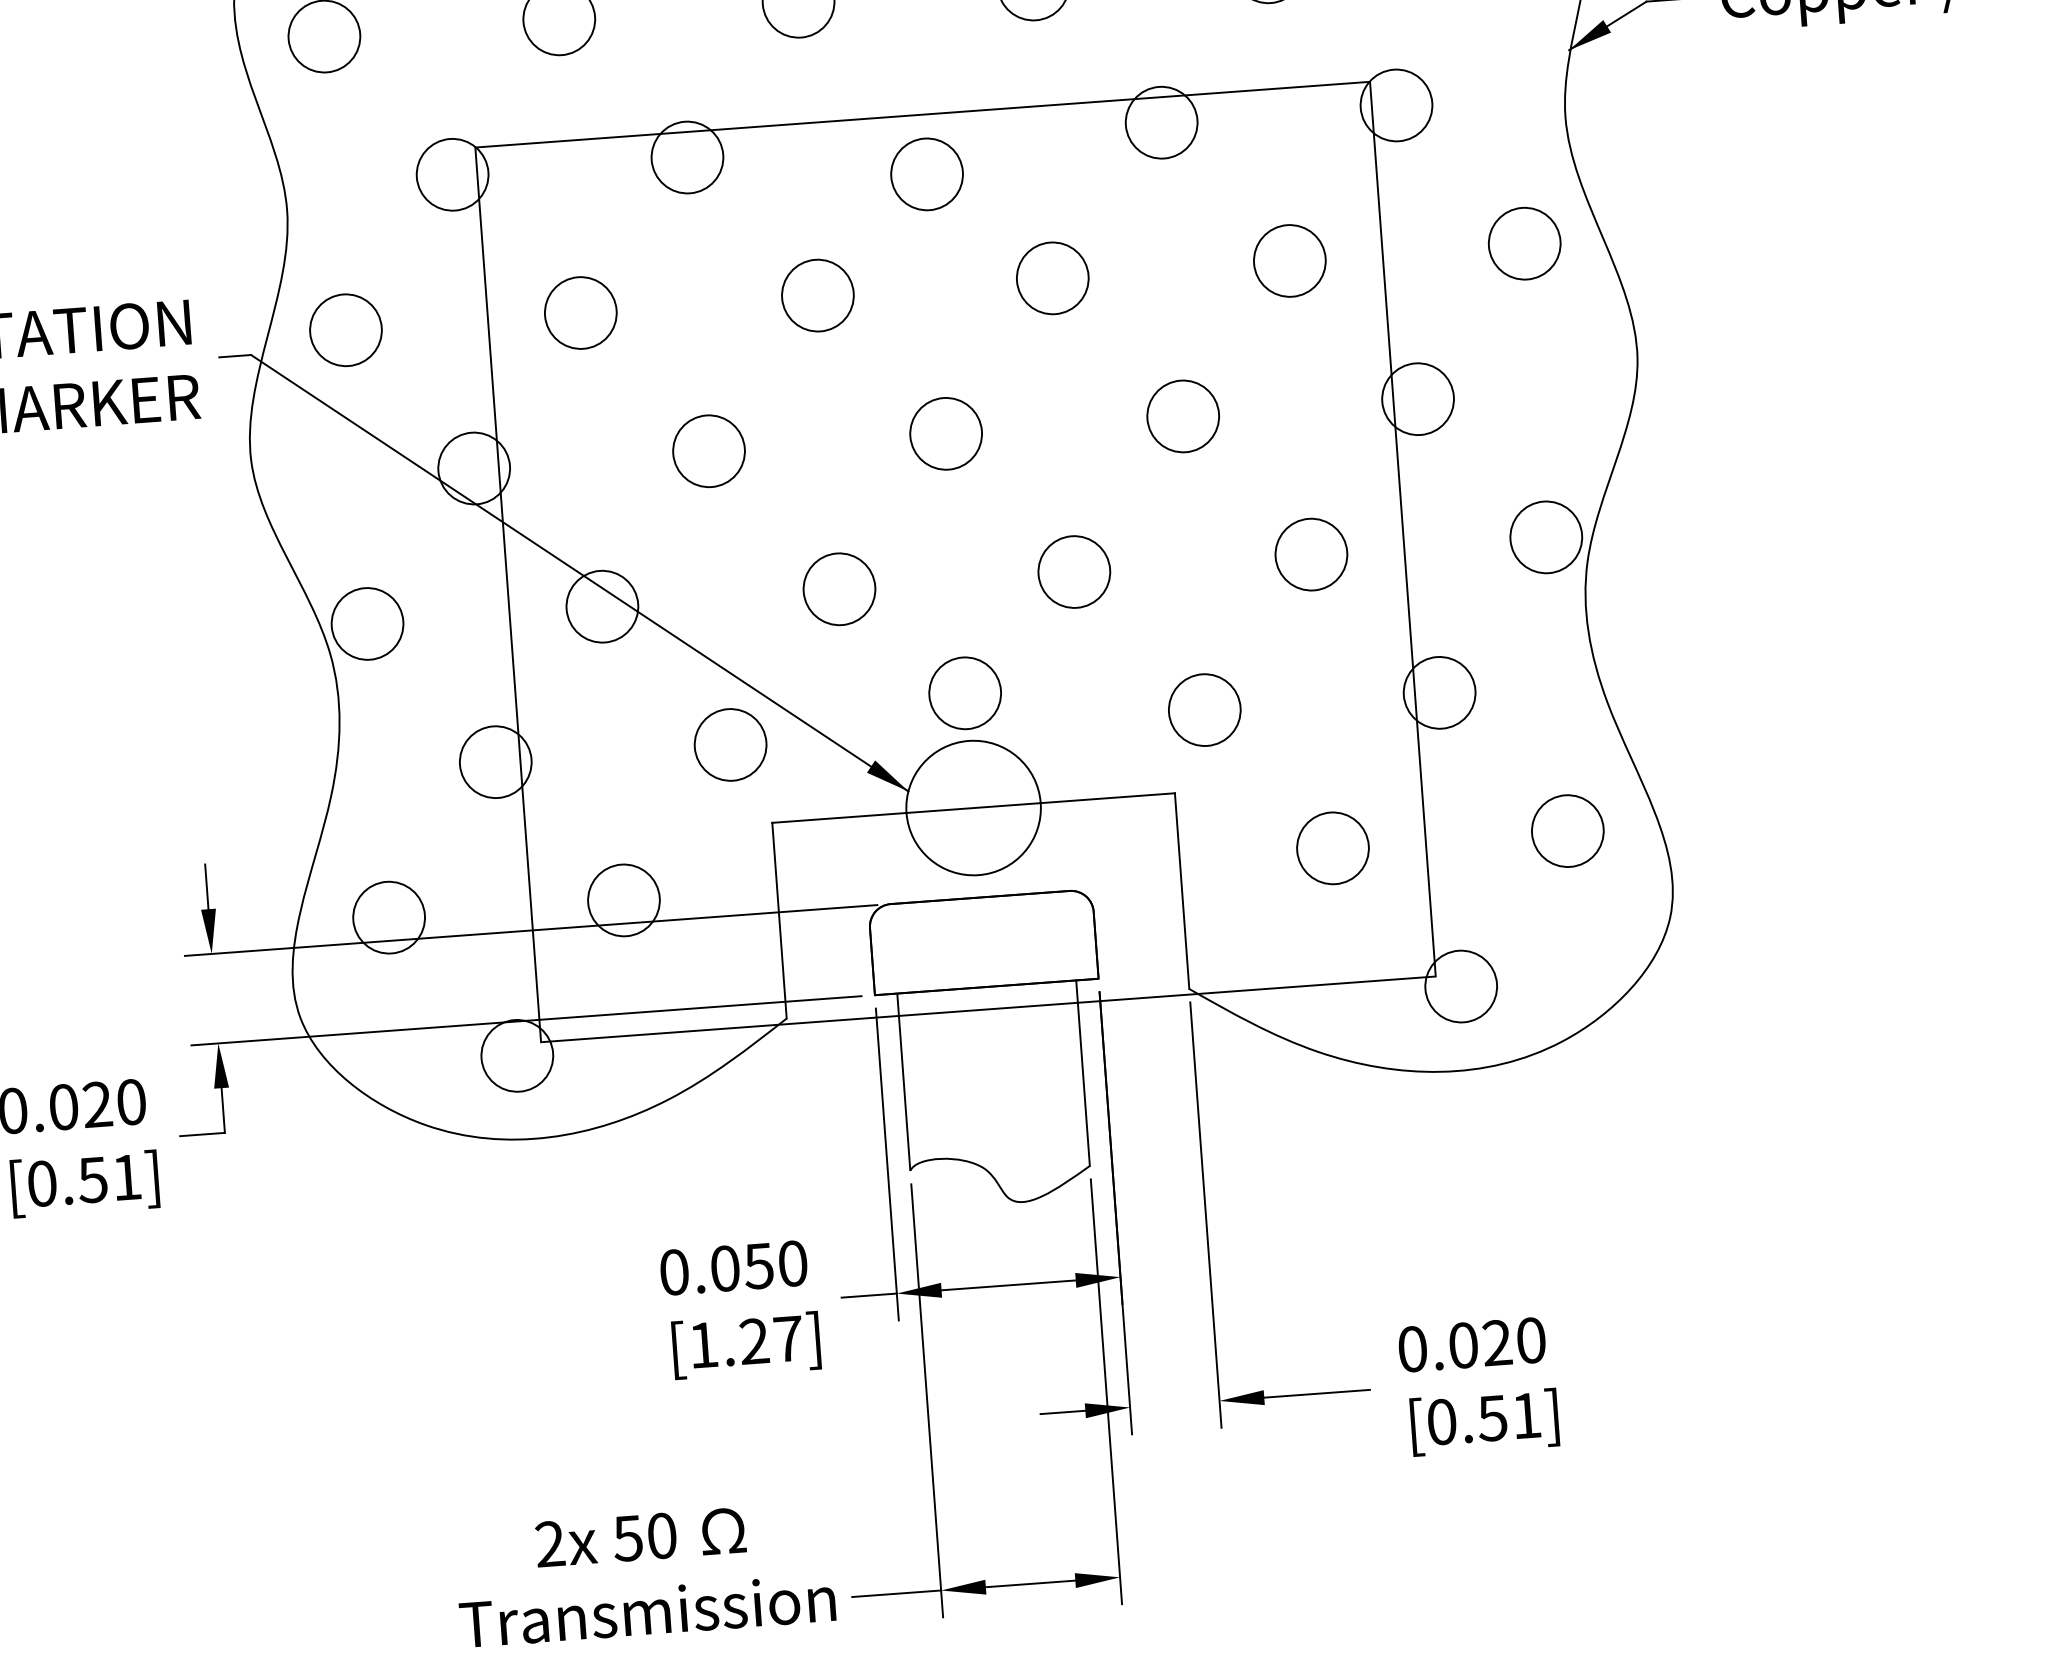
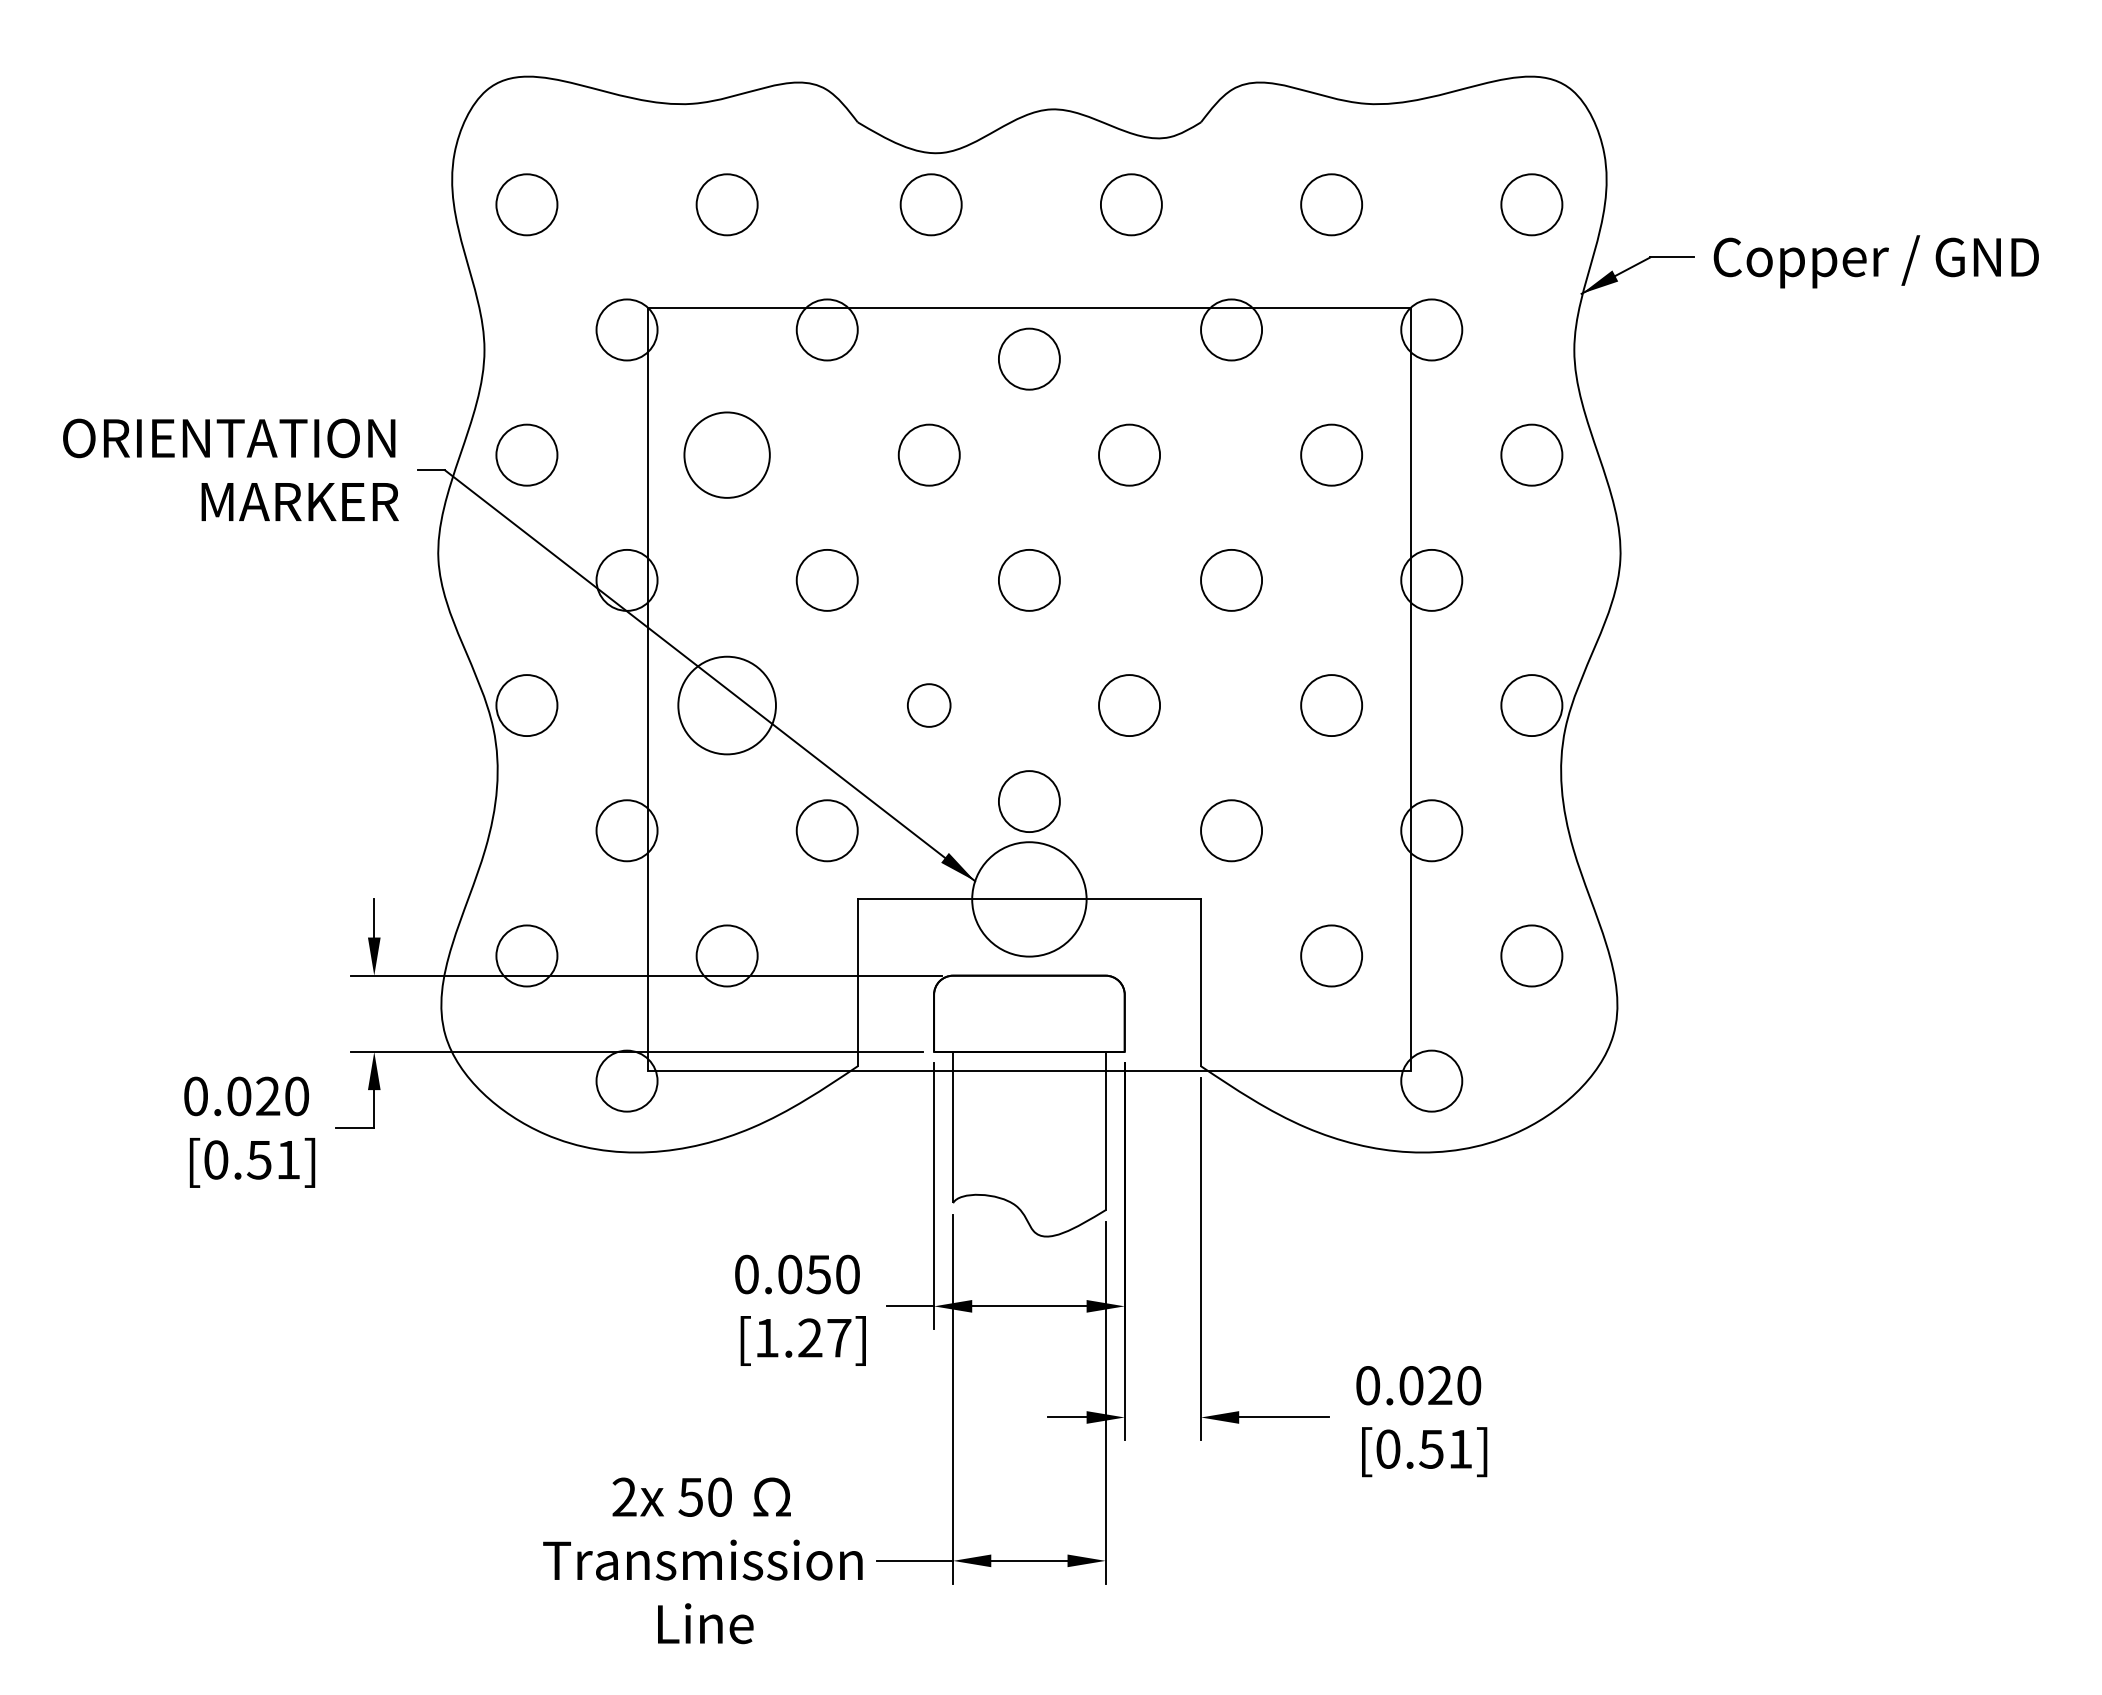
circle: (580, 312) -> (726, 454), size x1.4
circle: (838, 589) -> (928, 705), size x0.7
circle: (601, 606) -> (726, 705), size x1.6

